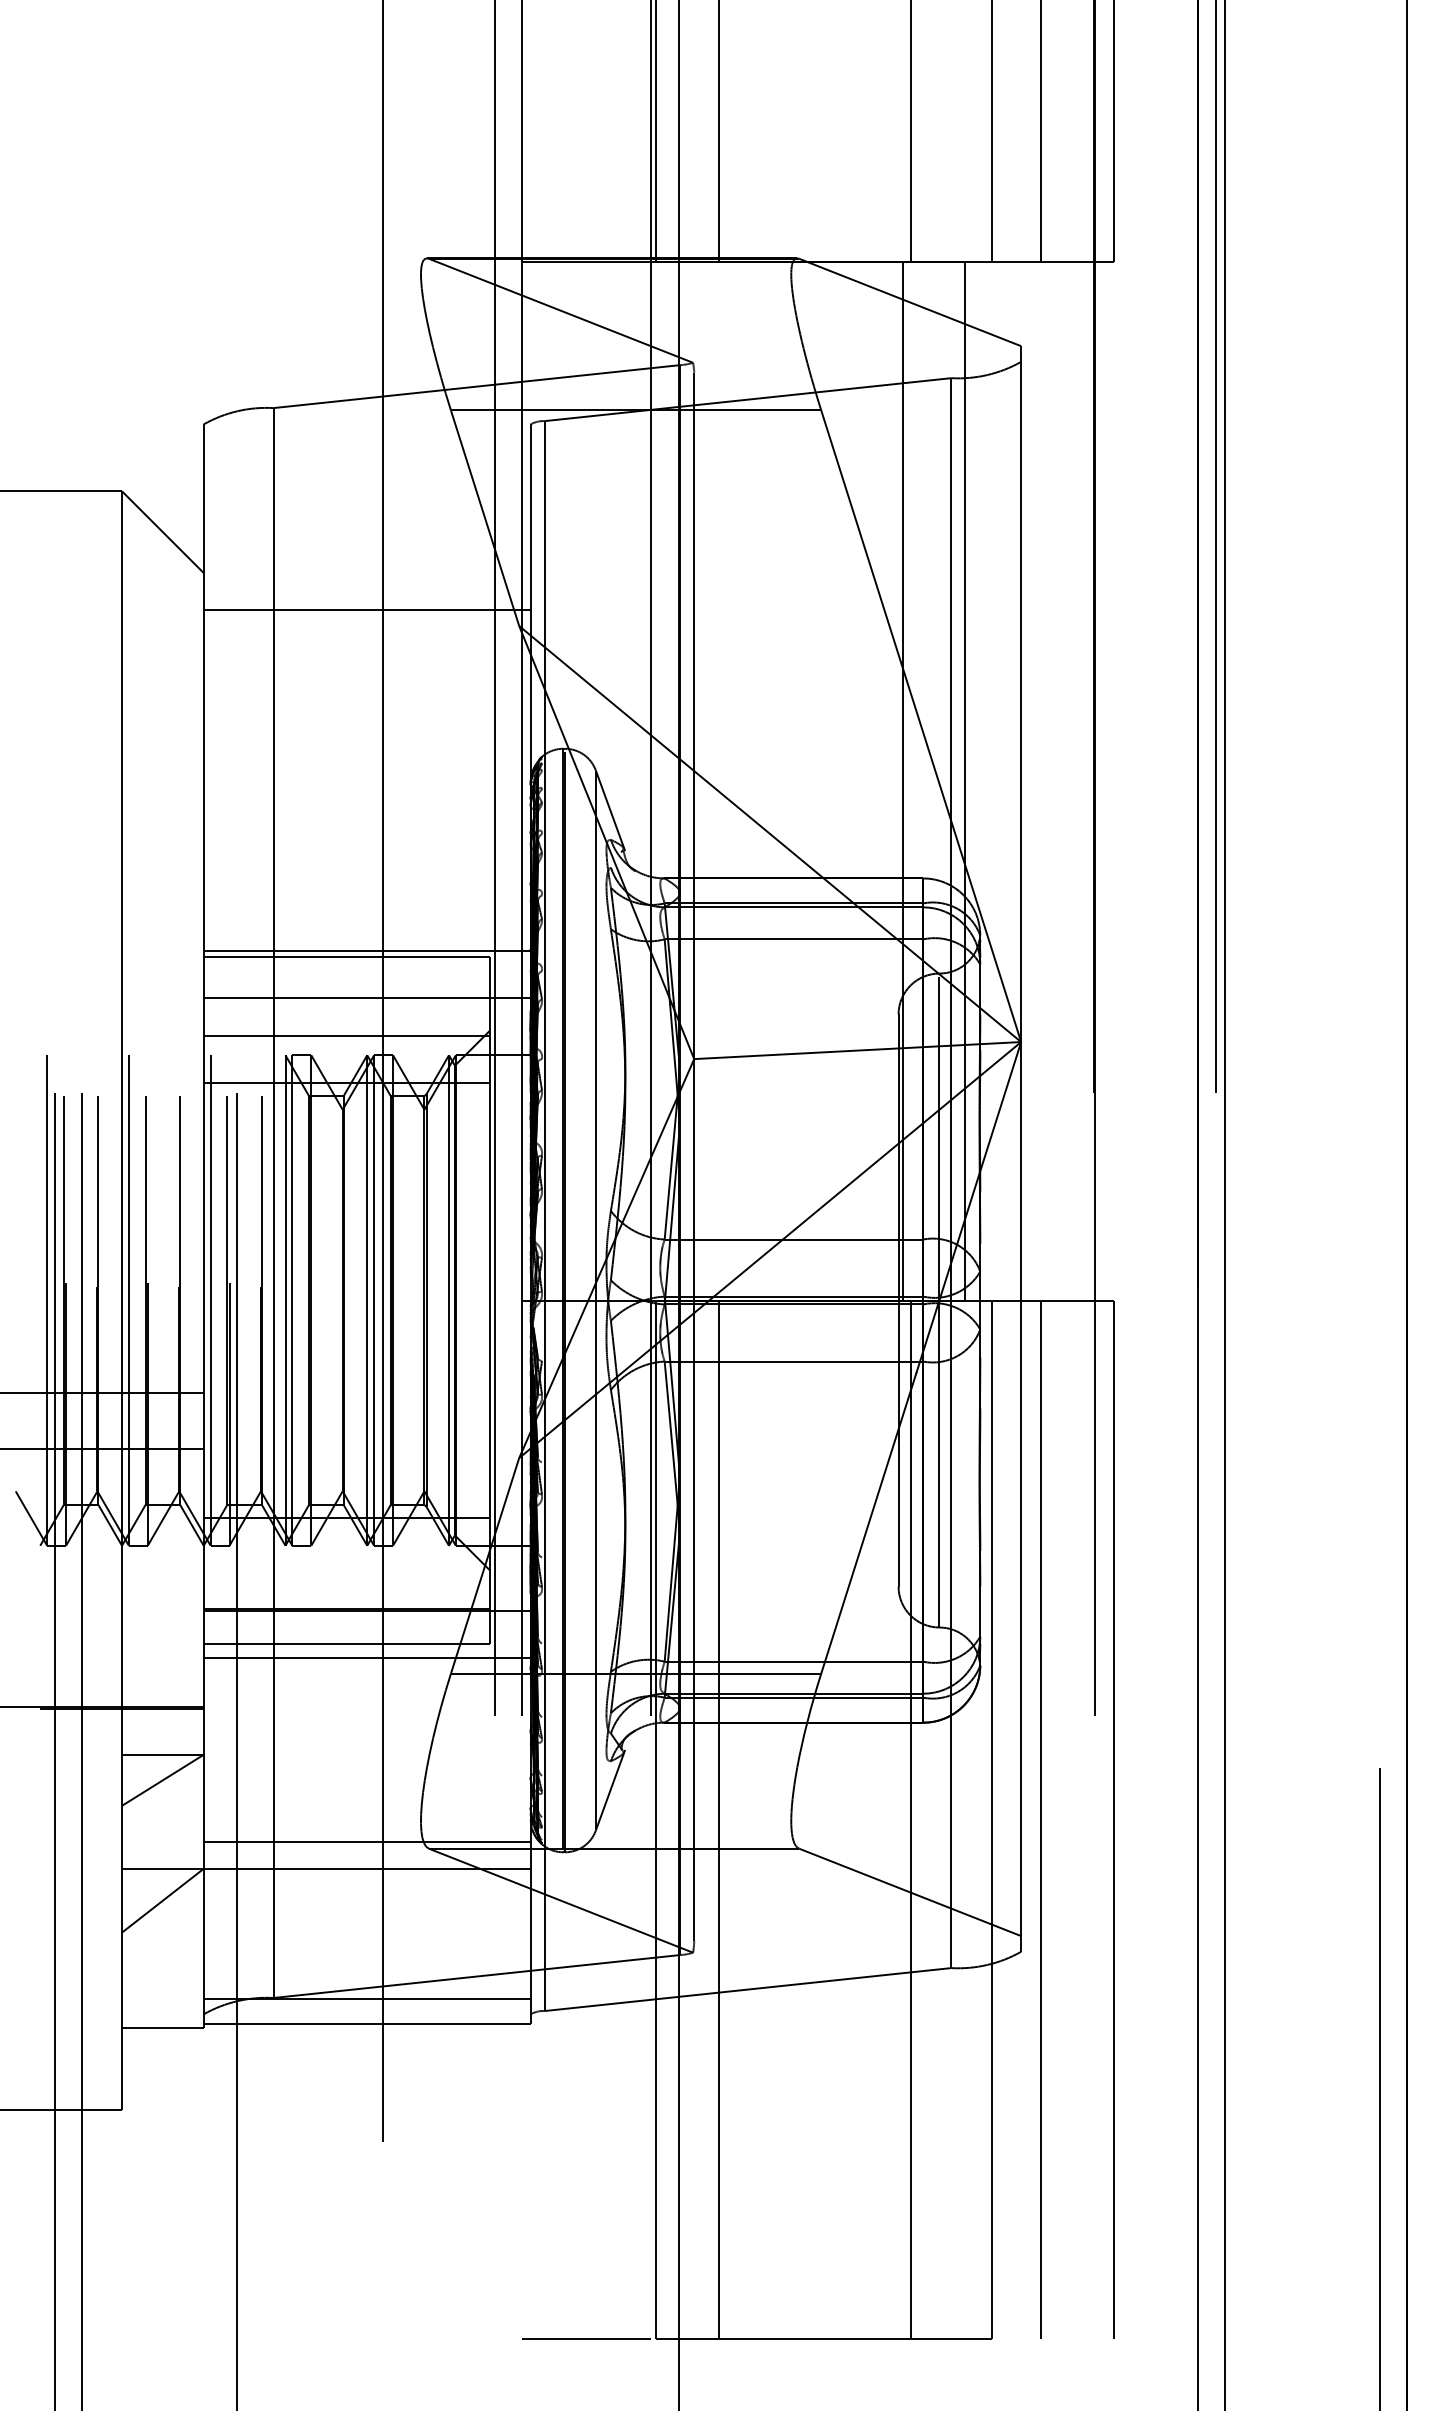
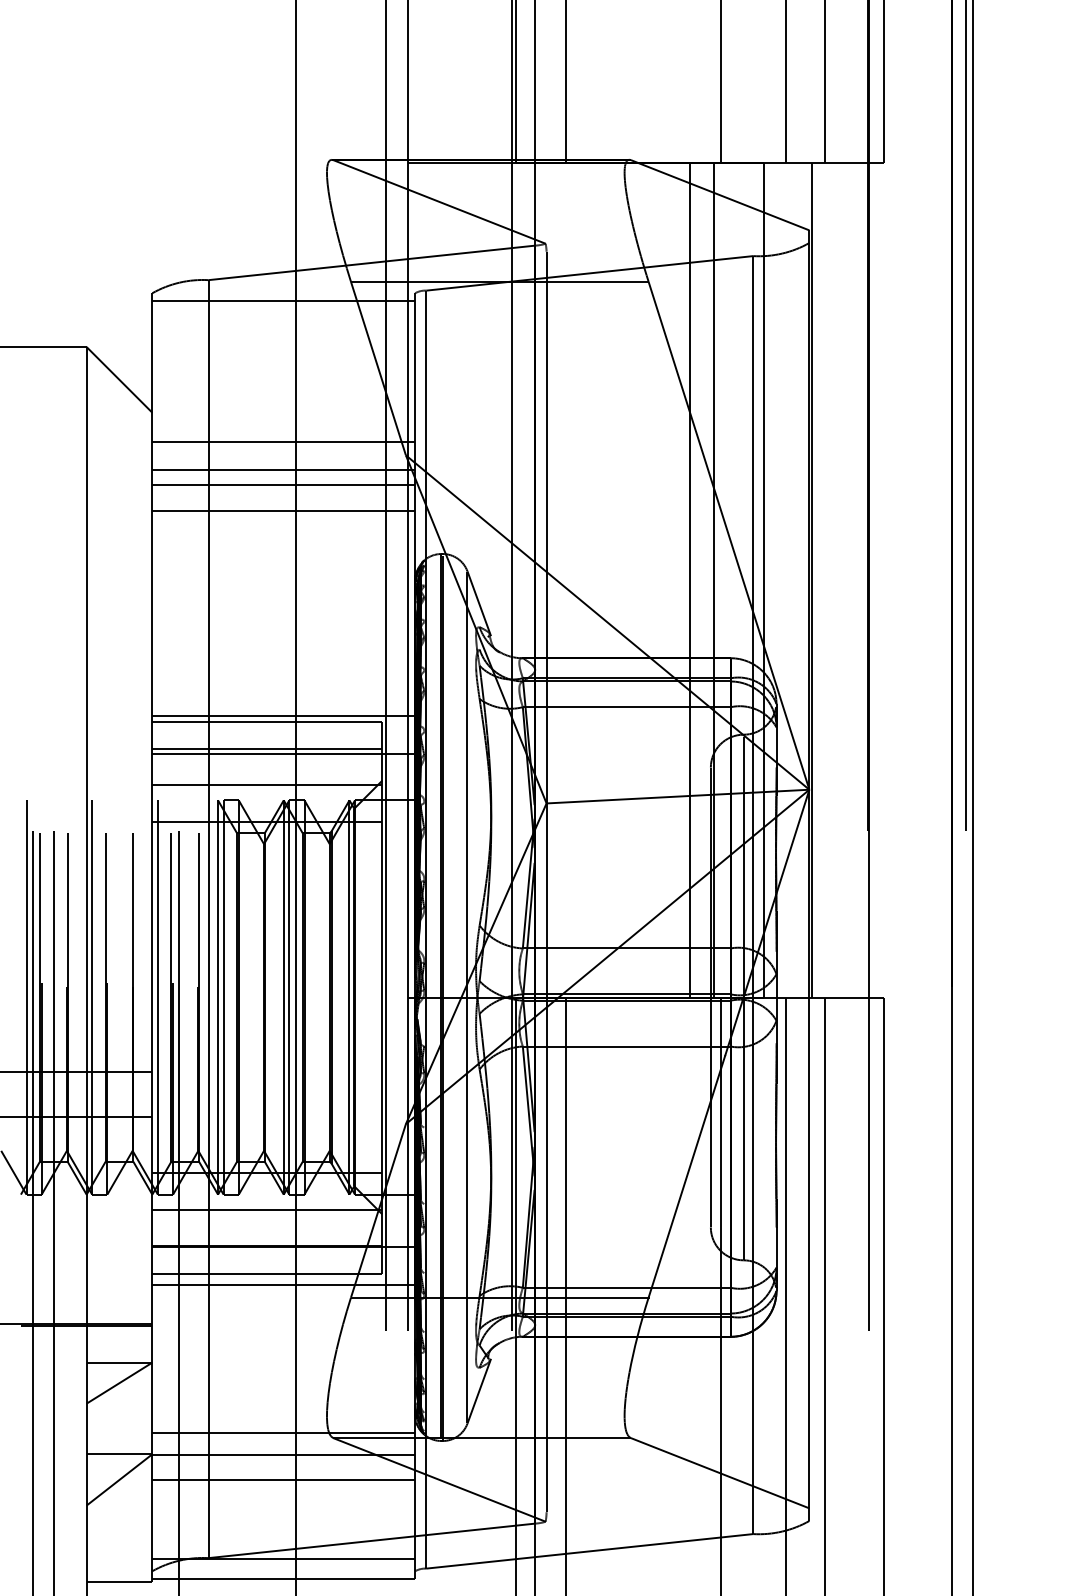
line: (366, 433) -> (283, 300), added
line: (366, 643) -> (283, 469), added
line: (366, 663) -> (283, 485), added
line: (366, 695) -> (283, 511), added
line: (872, 781) -> (689, 580), added
line: (1024, 781) -> (812, 580), added
line: (346, 991) -> (267, 749), added
line: (346, 1565) -> (267, 1210), added
line: (366, 1900) -> (283, 1479), added

